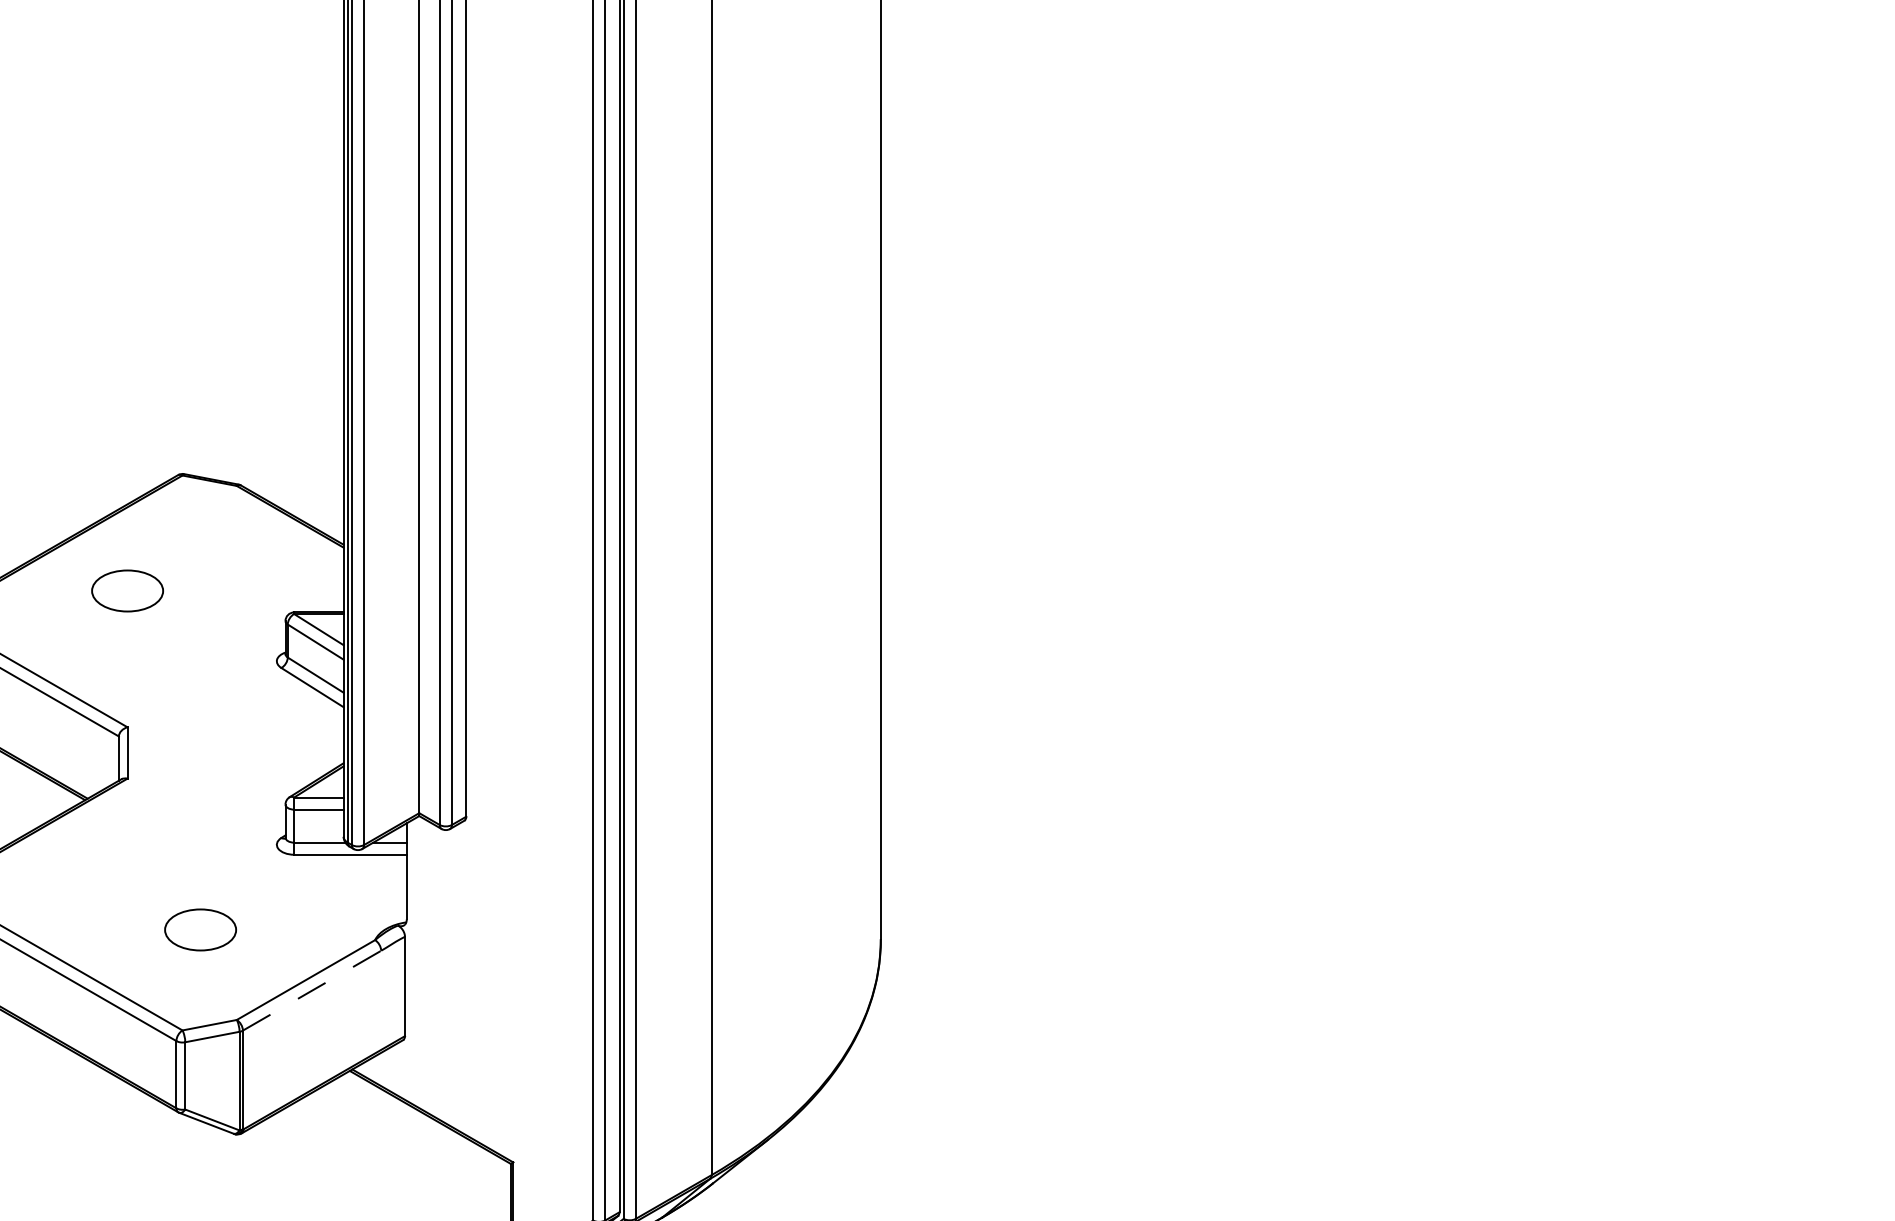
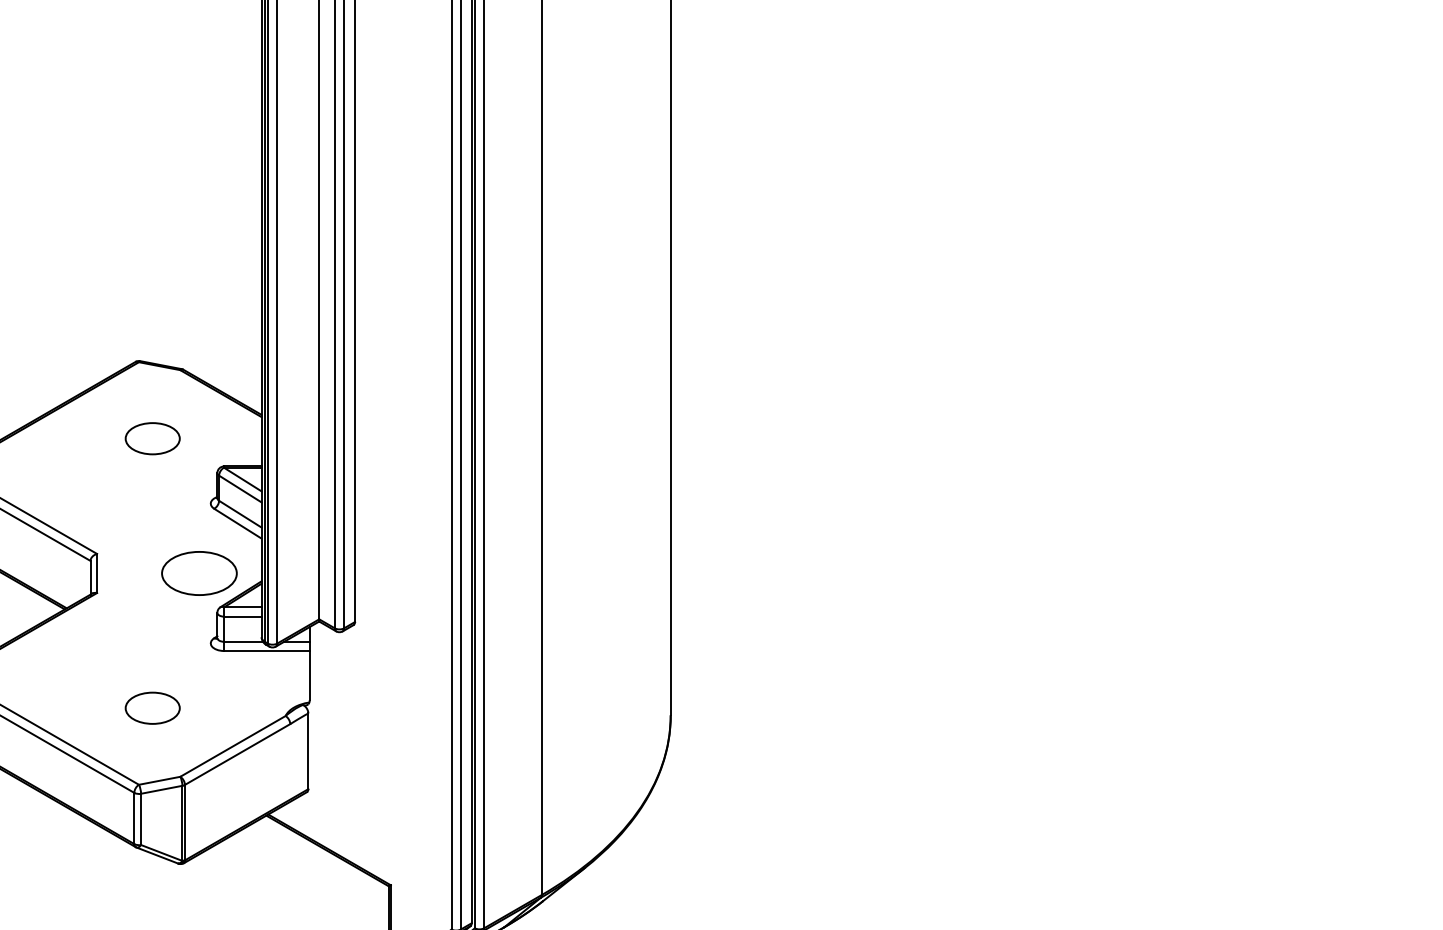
part: (127, 590) -> (152, 438), moved
part: (261, 752) -> (199, 573), added
line: (312, 990) -> (237, 754), dashed -> solid

